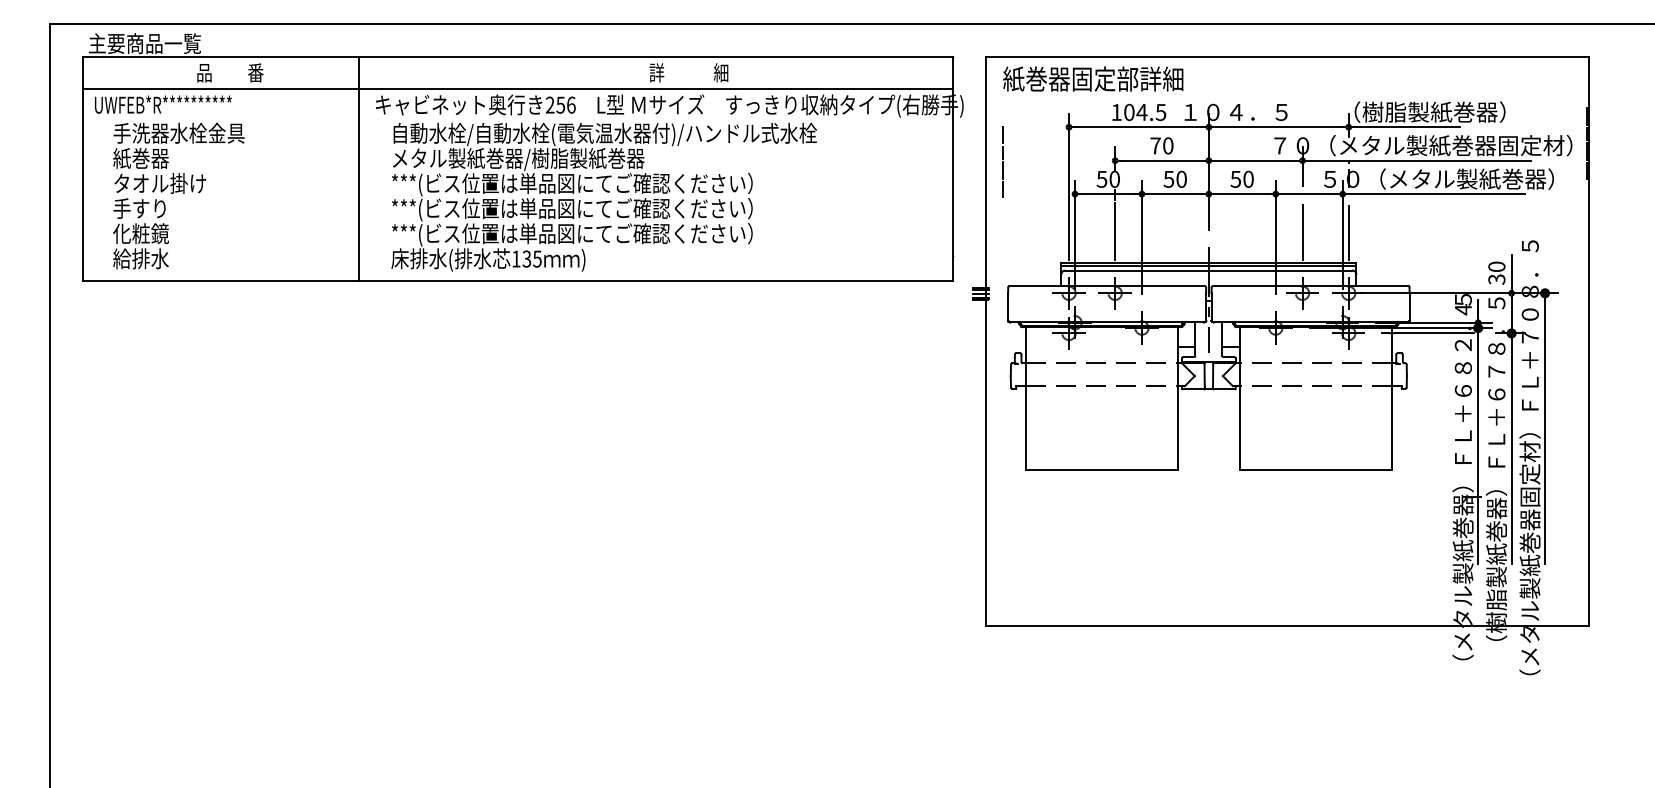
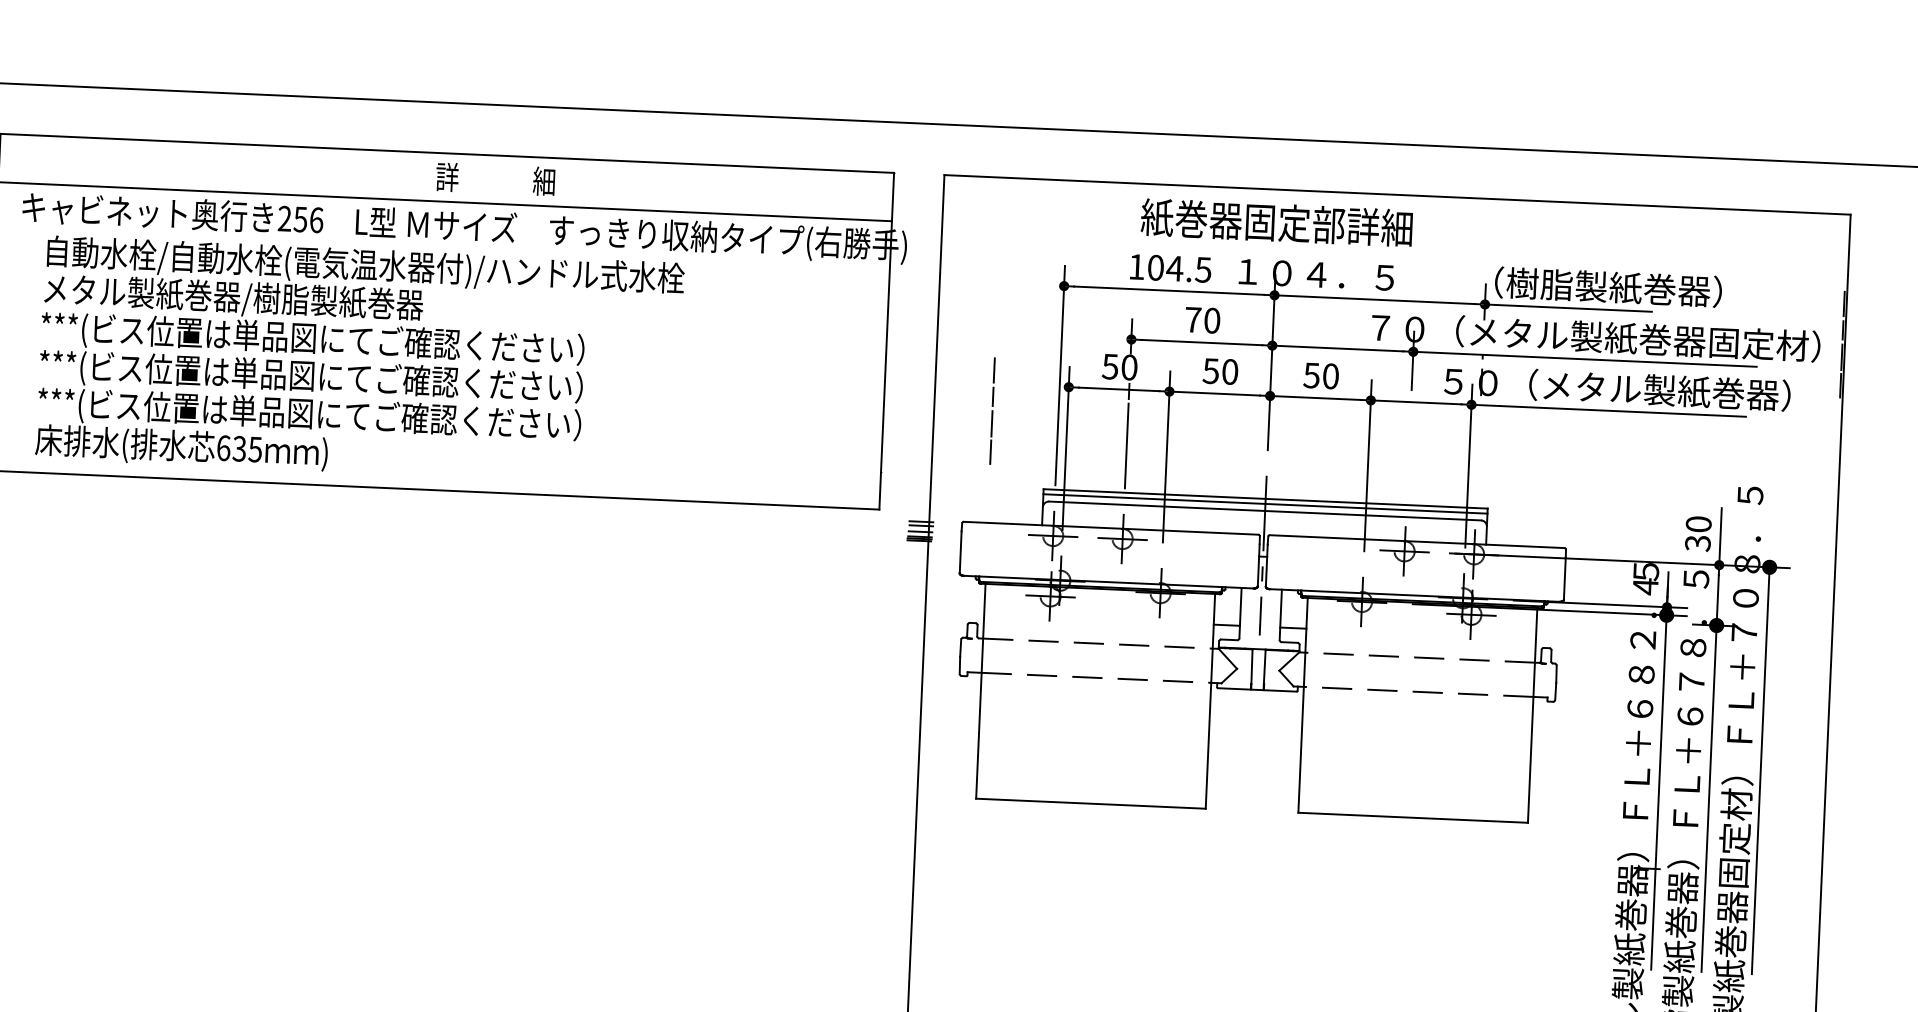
text: (1093, 78) -> (1277, 221), moved
line: (1002, 161) -> (991, 410), moved
line: (1302, 232) -> (1408, 459), removed
line: (1348, 232) -> (1477, 462), removed
text: (516, 258) -> (224, 447), 135 -> 635
line: (1427, 333) -> (1590, 620), removed

